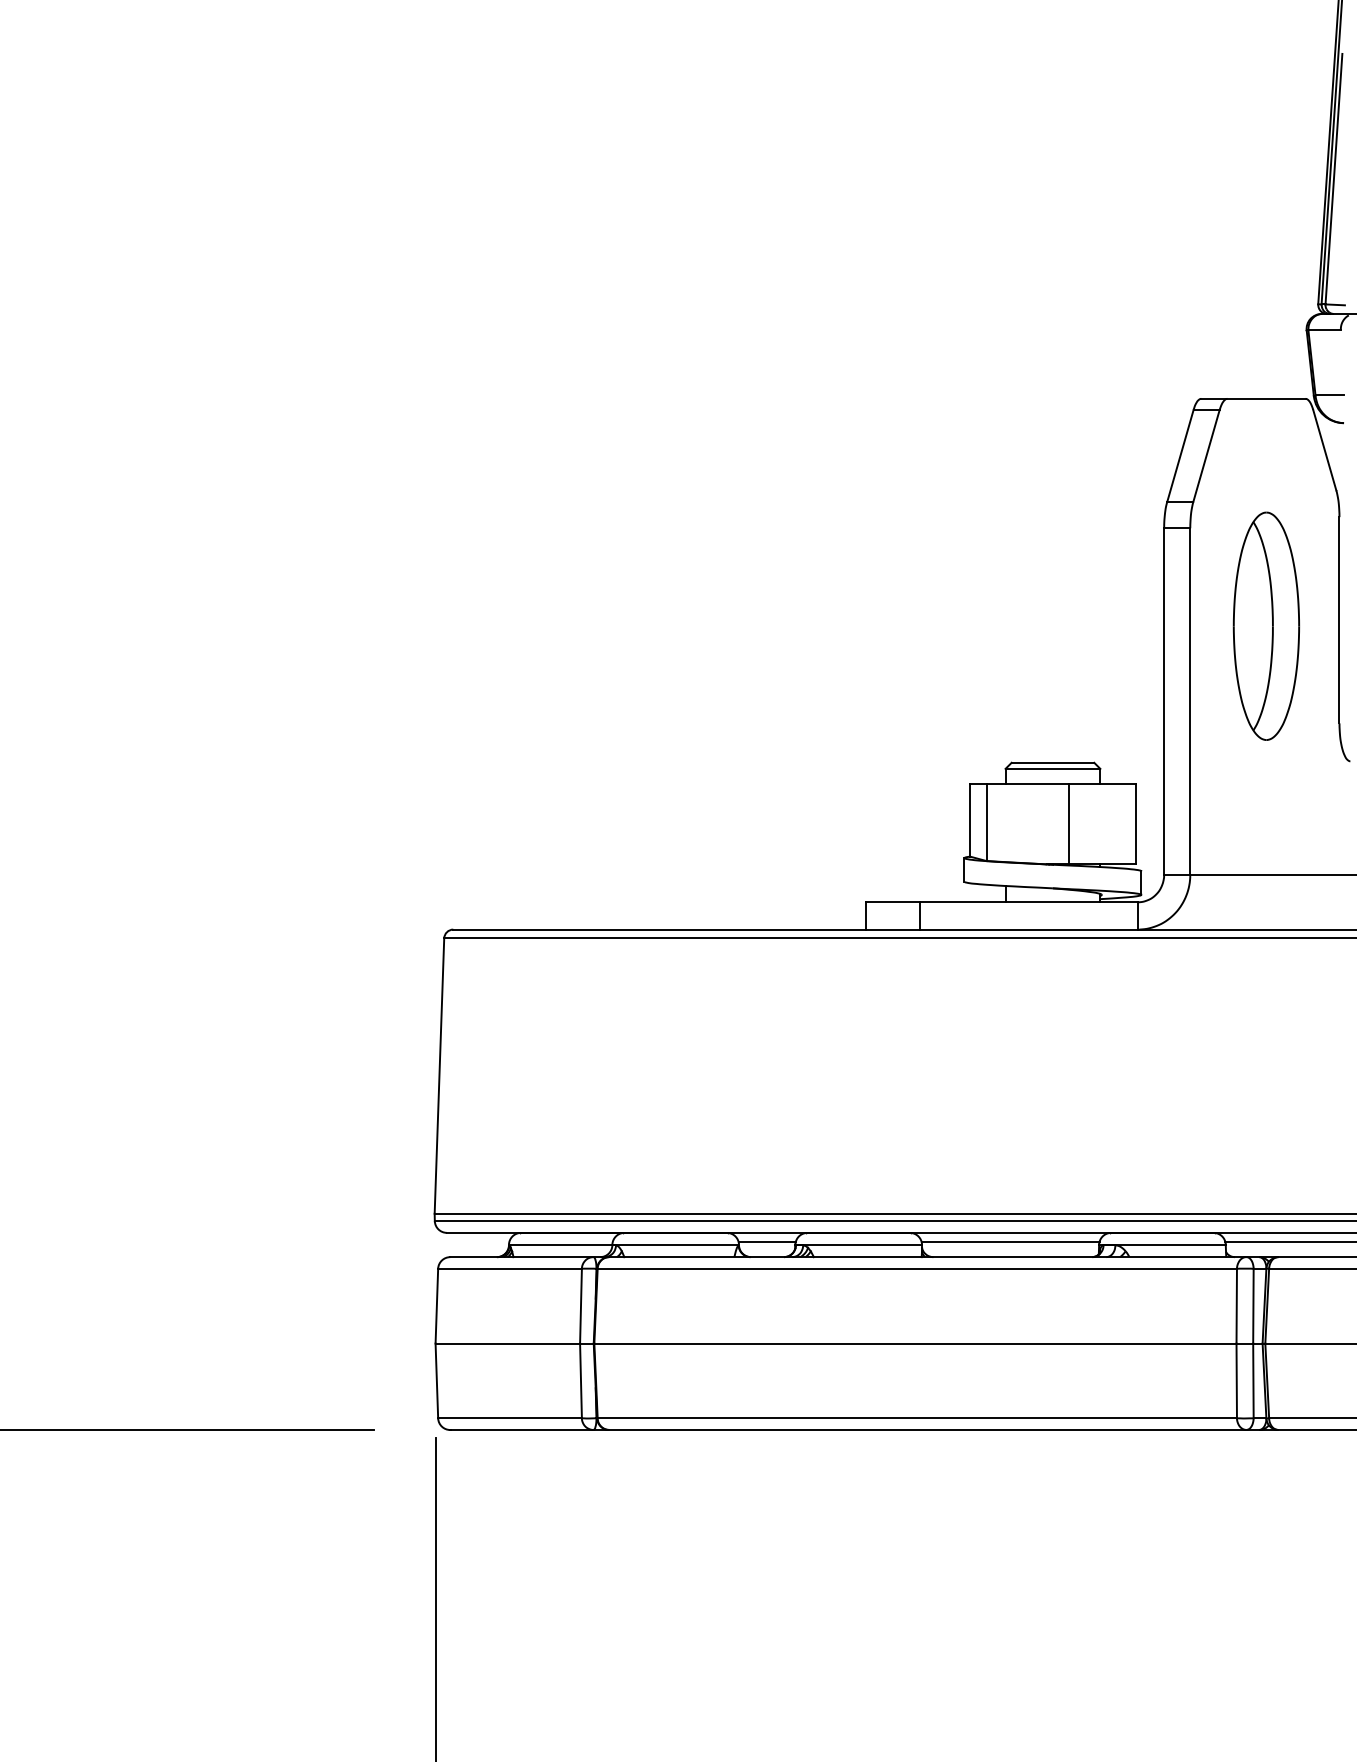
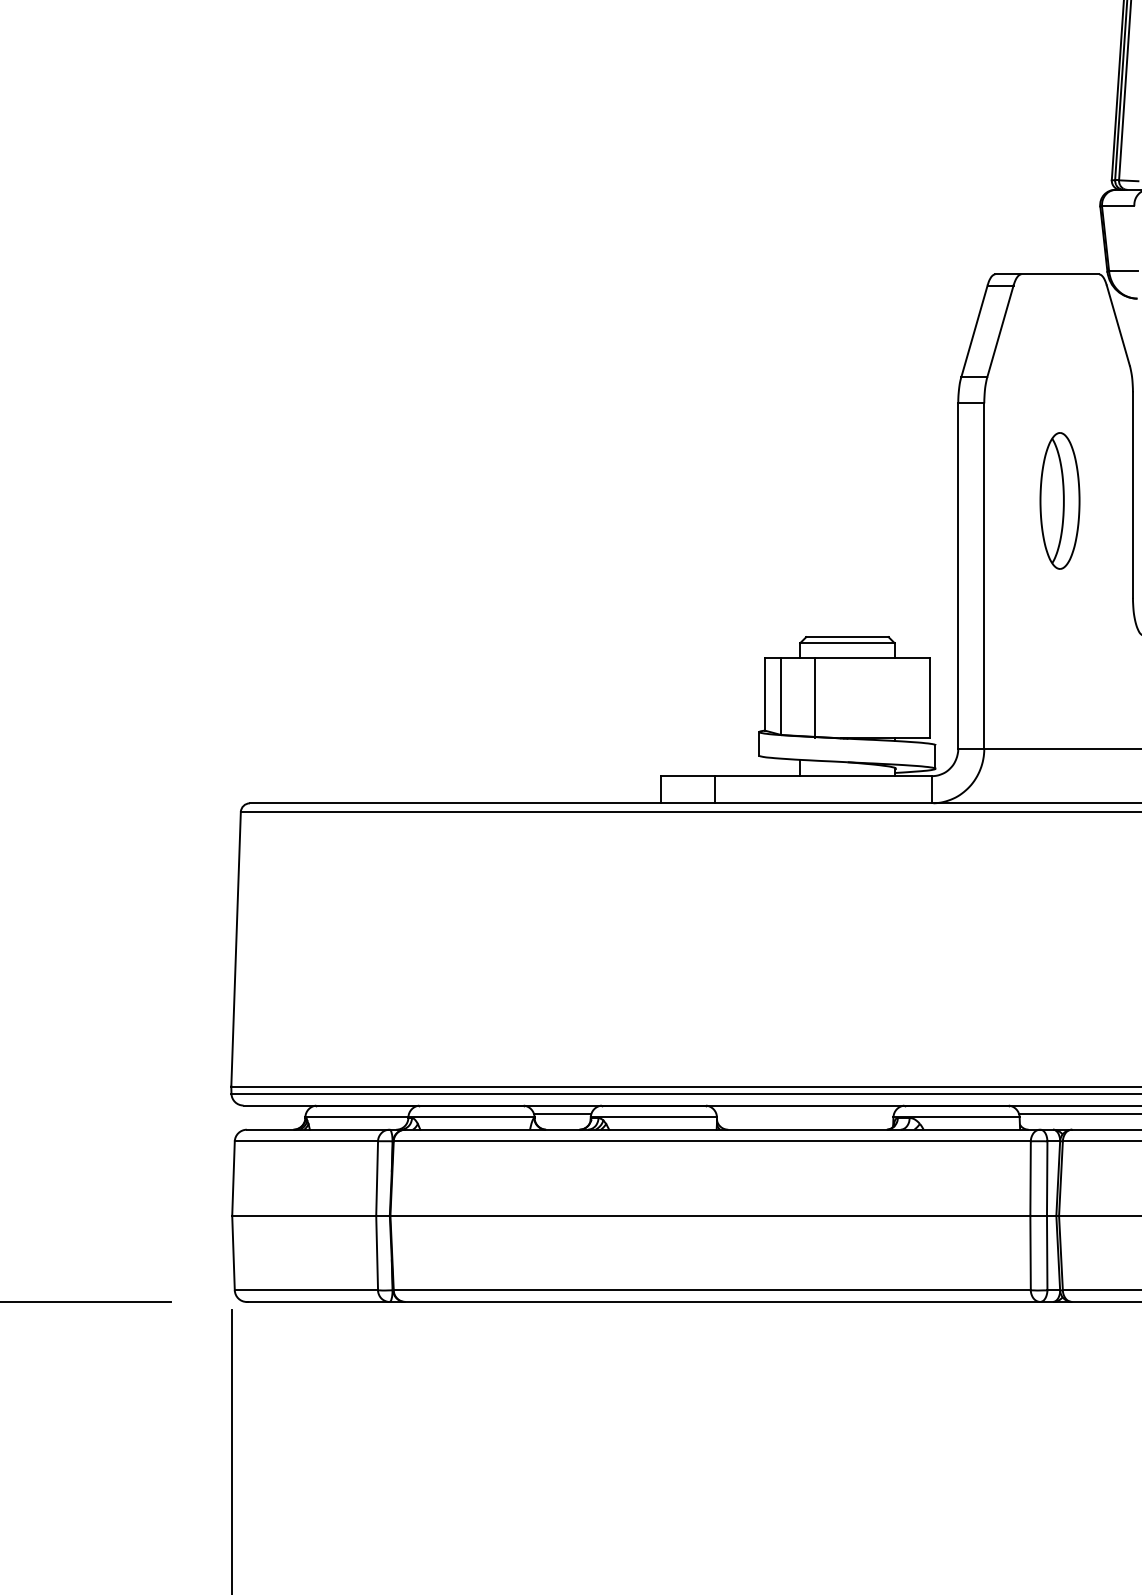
part: (1265, 625) -> (1059, 500), size x0.6
line: (1069, 823) -> (815, 697), moved
line: (1010, 1241) -> (805, 1114), removed

